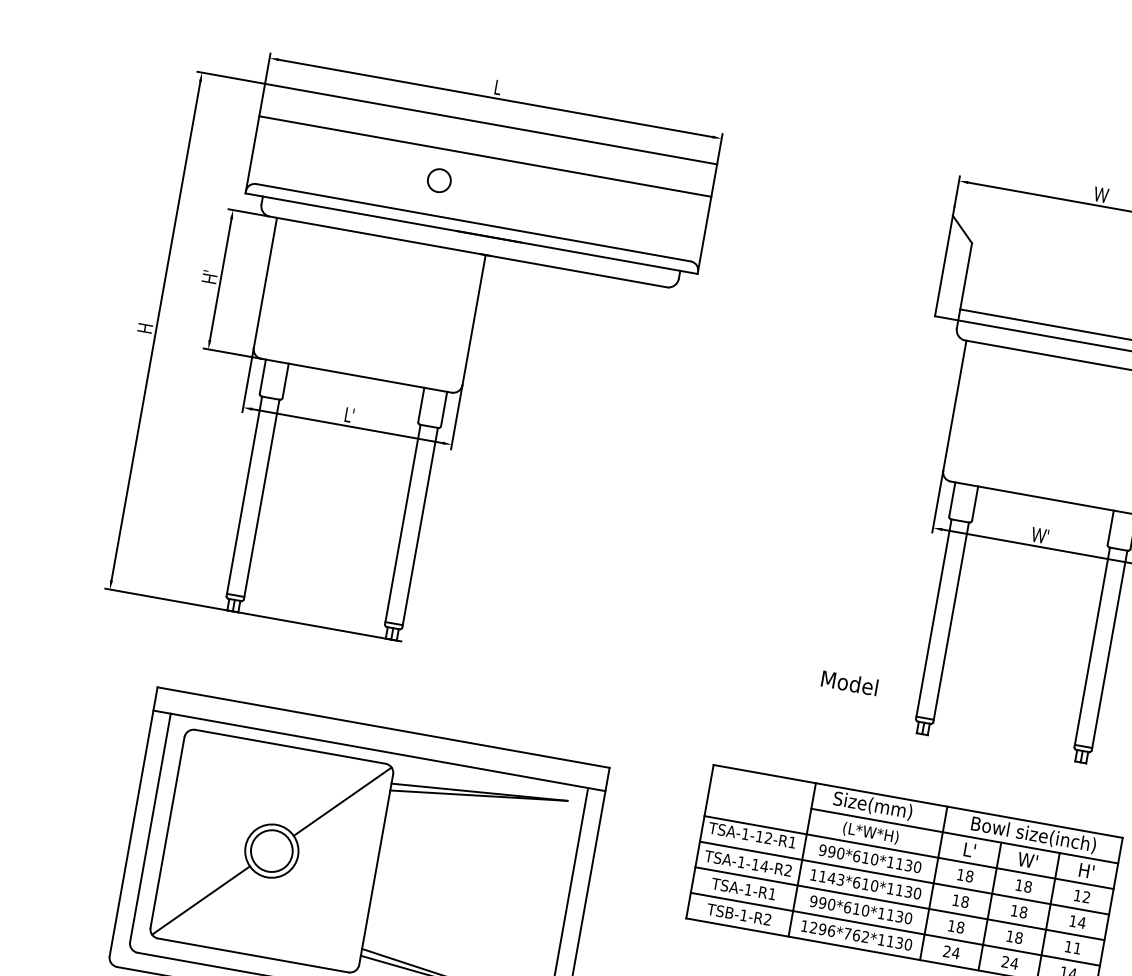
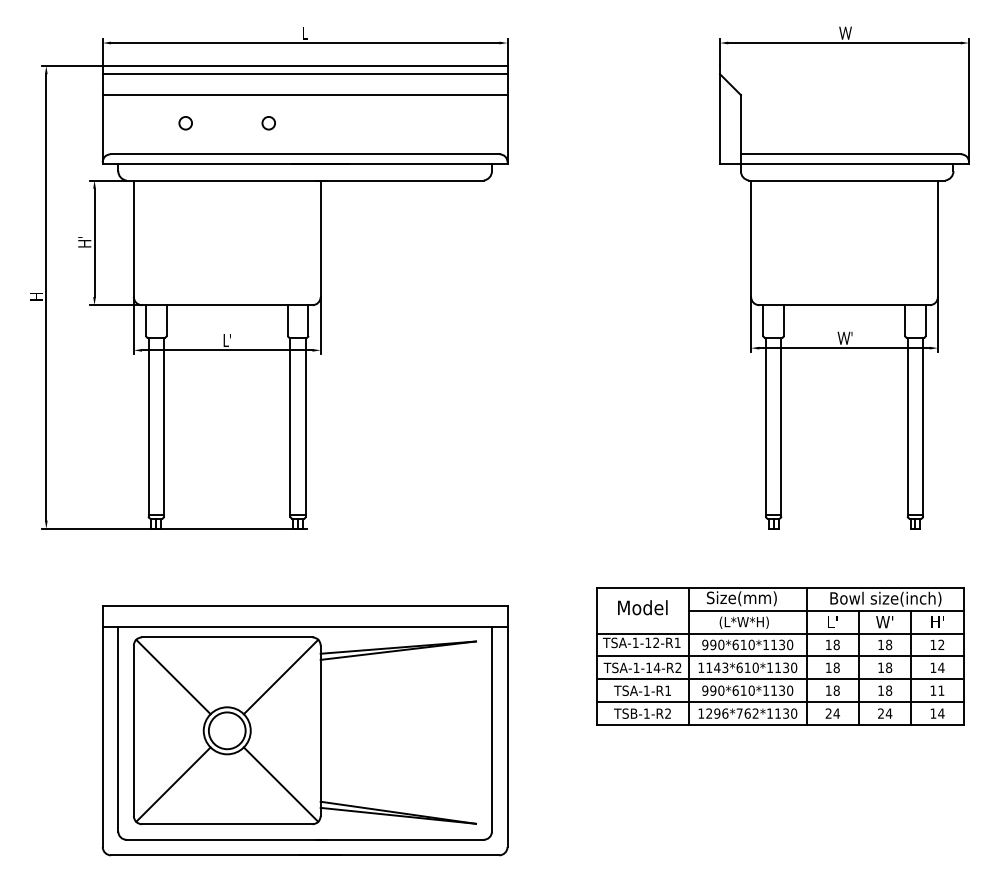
line: (488, 133) -> (304, 74), added
circle: (346, 164) -> (185, 123), added
circle: (438, 181) -> (268, 123), size x0.62
text: (849, 682) -> (642, 607), moved
line: (222, 779) -> (173, 676), added
line: (320, 921) -> (280, 784), added

